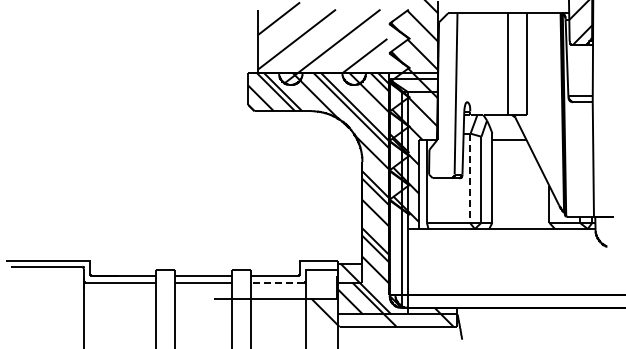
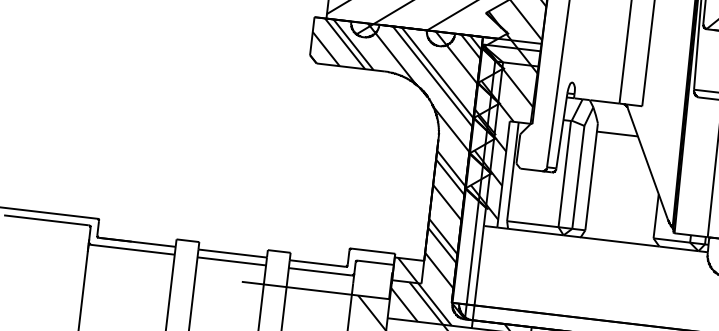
line: (469, 178) -> (564, 174), dashed -> solid
line: (277, 282) -> (320, 271), dashed -> solid

